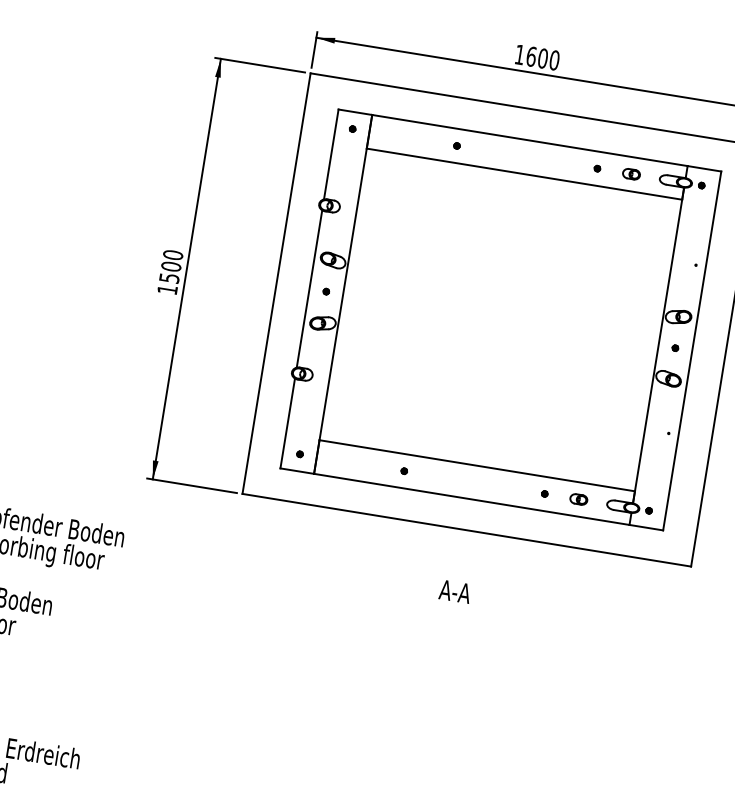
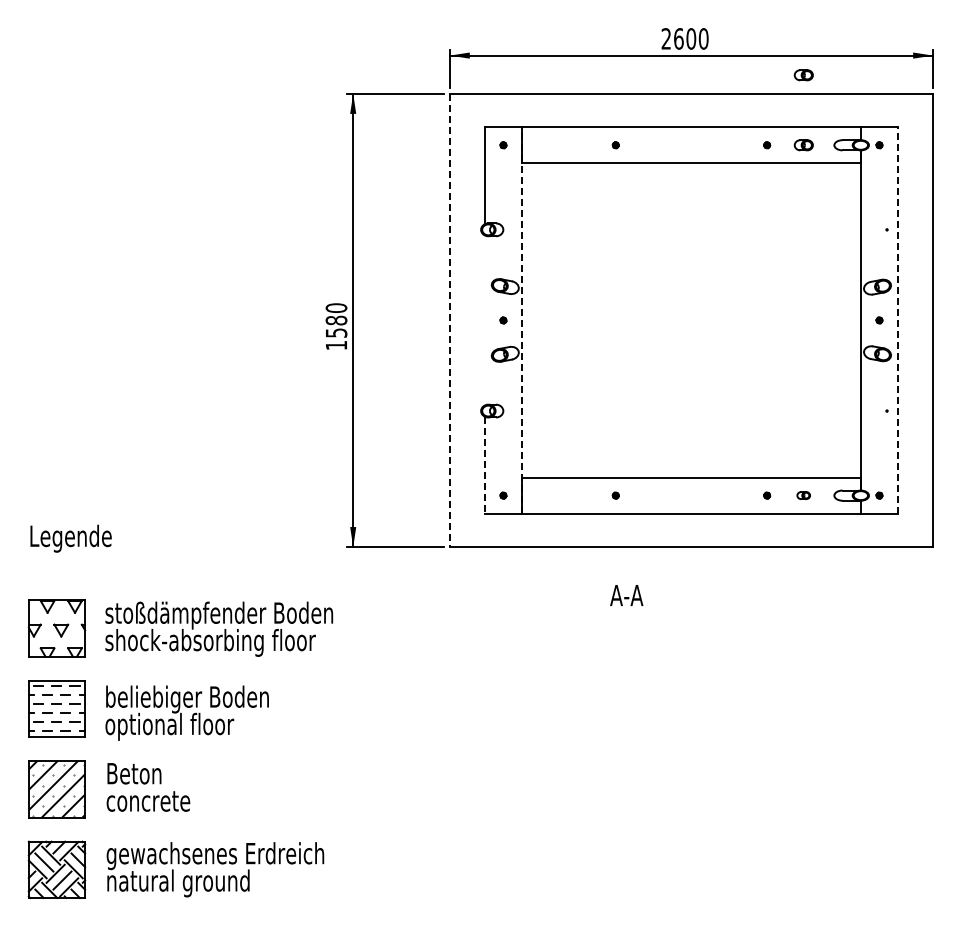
text: (519, 54) -> (665, 38), 1600 -> 2600
part: (641, 109) -> (803, 75), added
text: (171, 266) -> (336, 320), 1500 -> 1580
line: (276, 283) -> (449, 320), solid -> dashed
line: (309, 289) -> (485, 320), removed
line: (343, 293) -> (521, 319), solid -> dashed
line: (692, 350) -> (897, 319), solid -> dashed
line: (287, 423) -> (485, 465), solid -> dashed
part: (578, 499) -> (803, 495), size x0.7
text: (454, 591) -> (626, 595), moved

